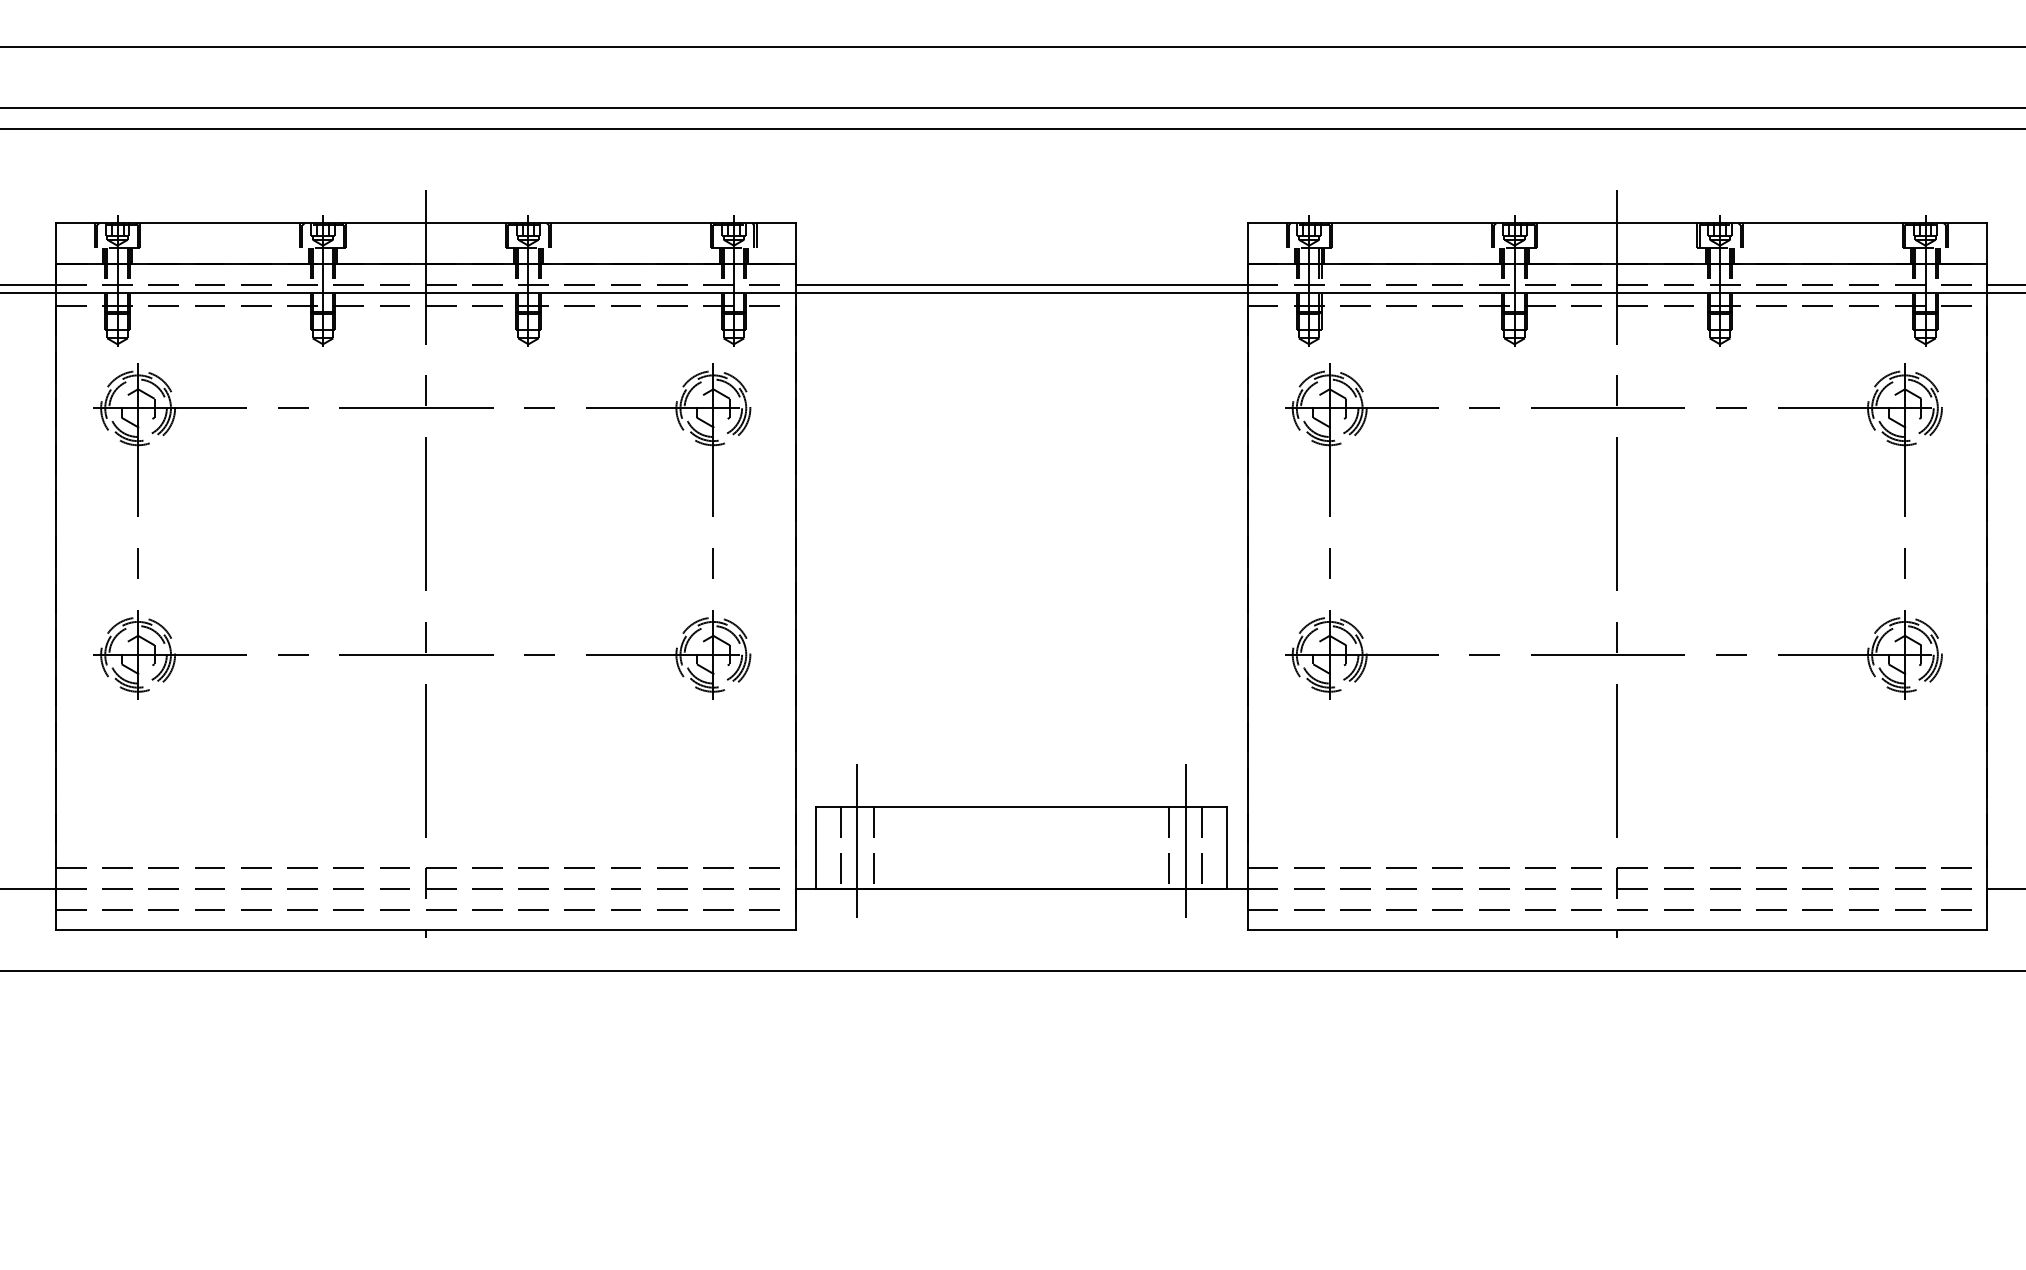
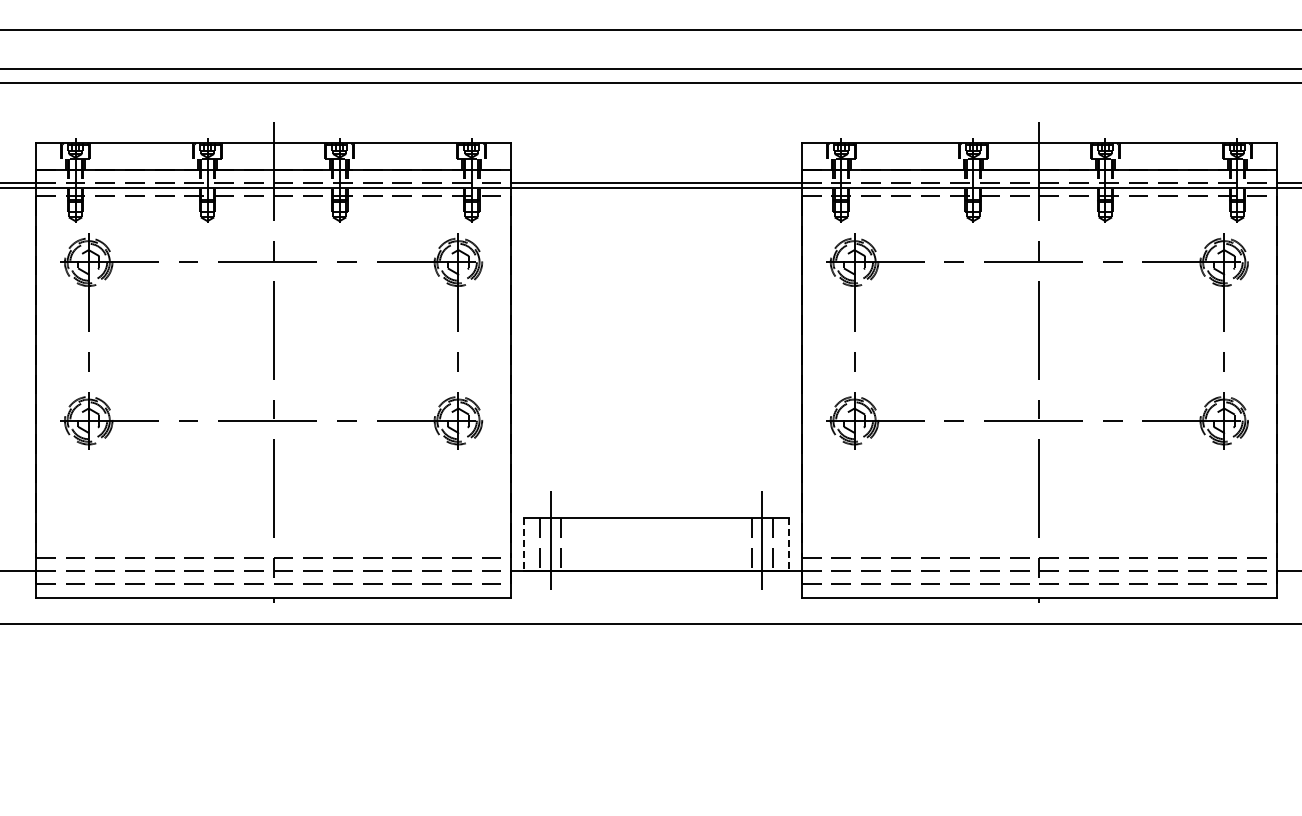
line: (816, 848) -> (524, 545), solid -> dashed
line: (1226, 848) -> (788, 545), solid -> dashed

